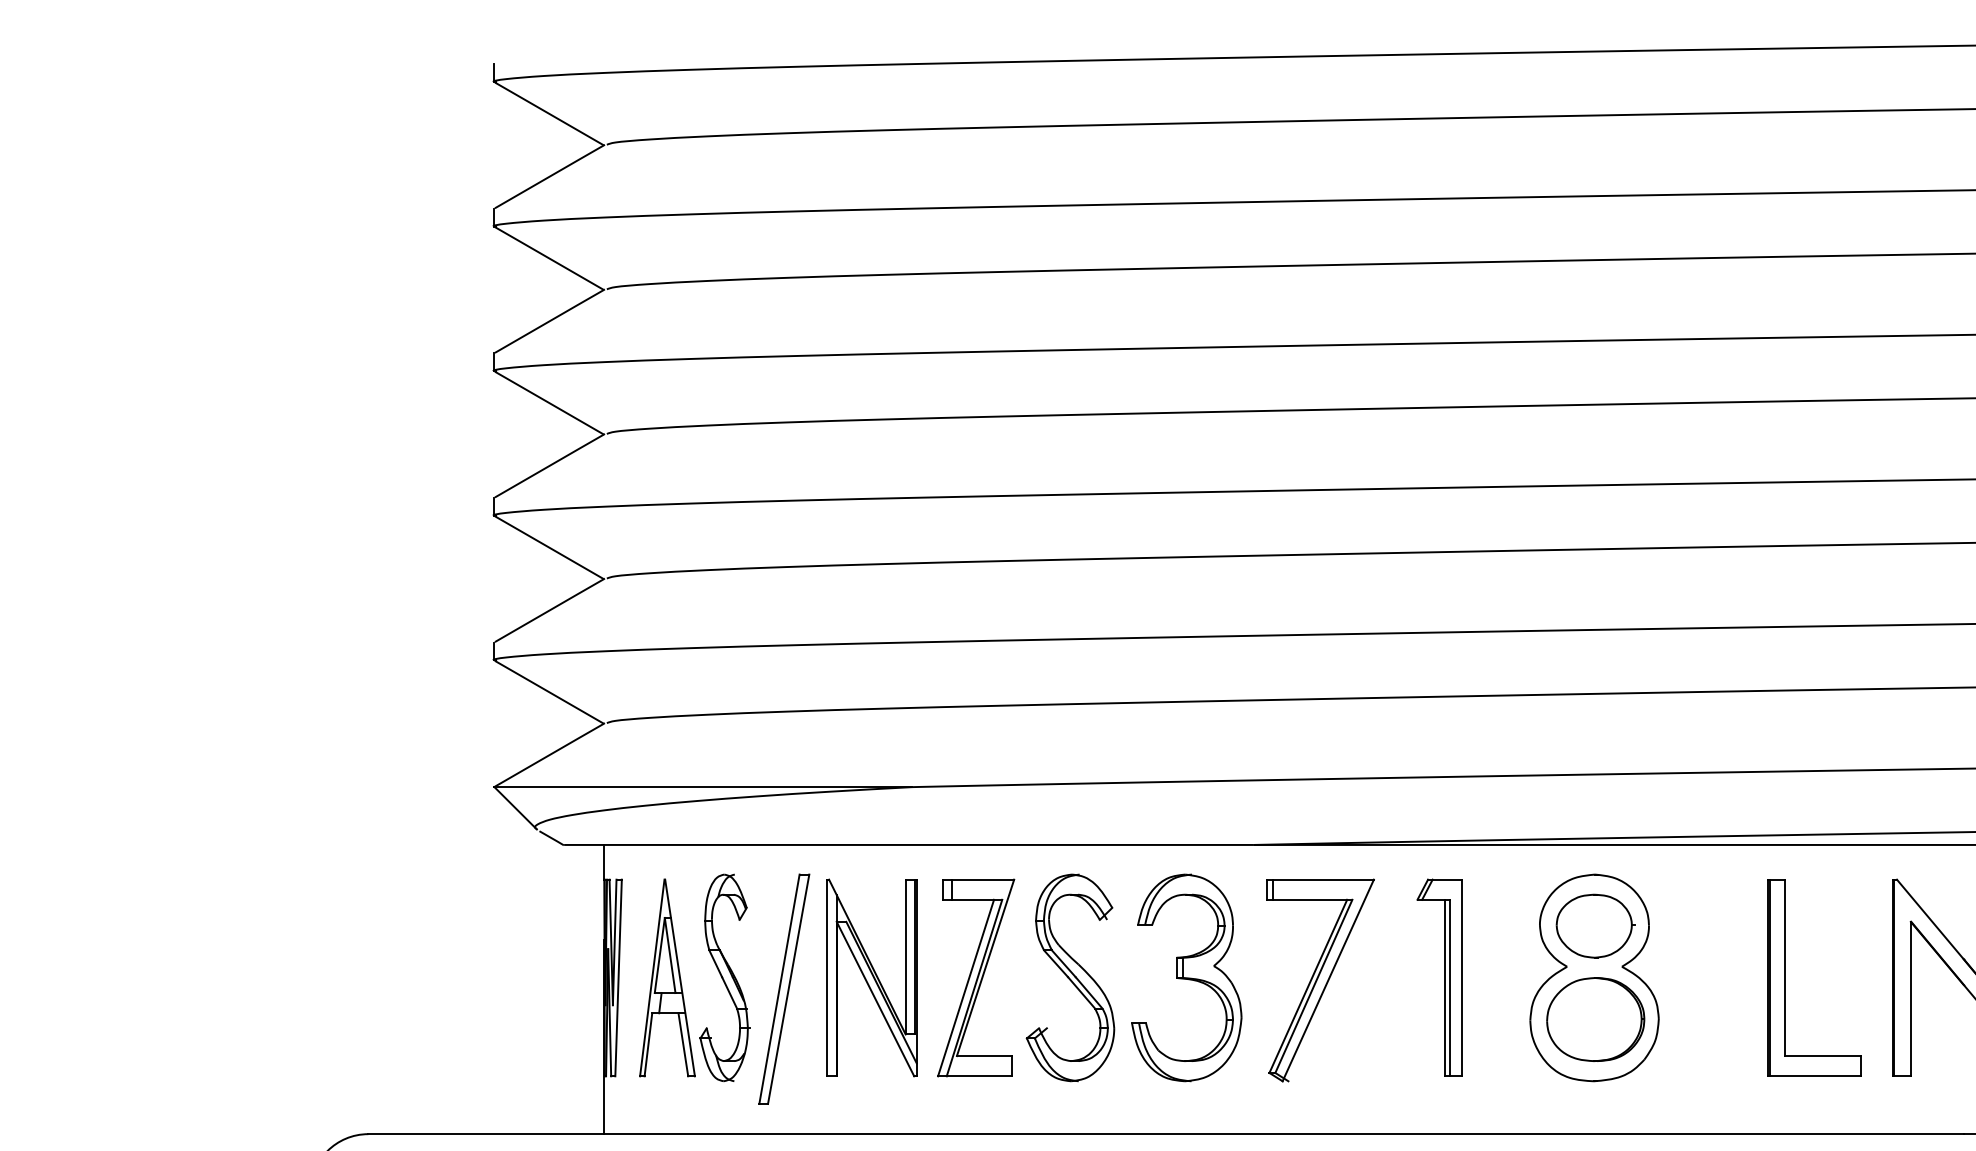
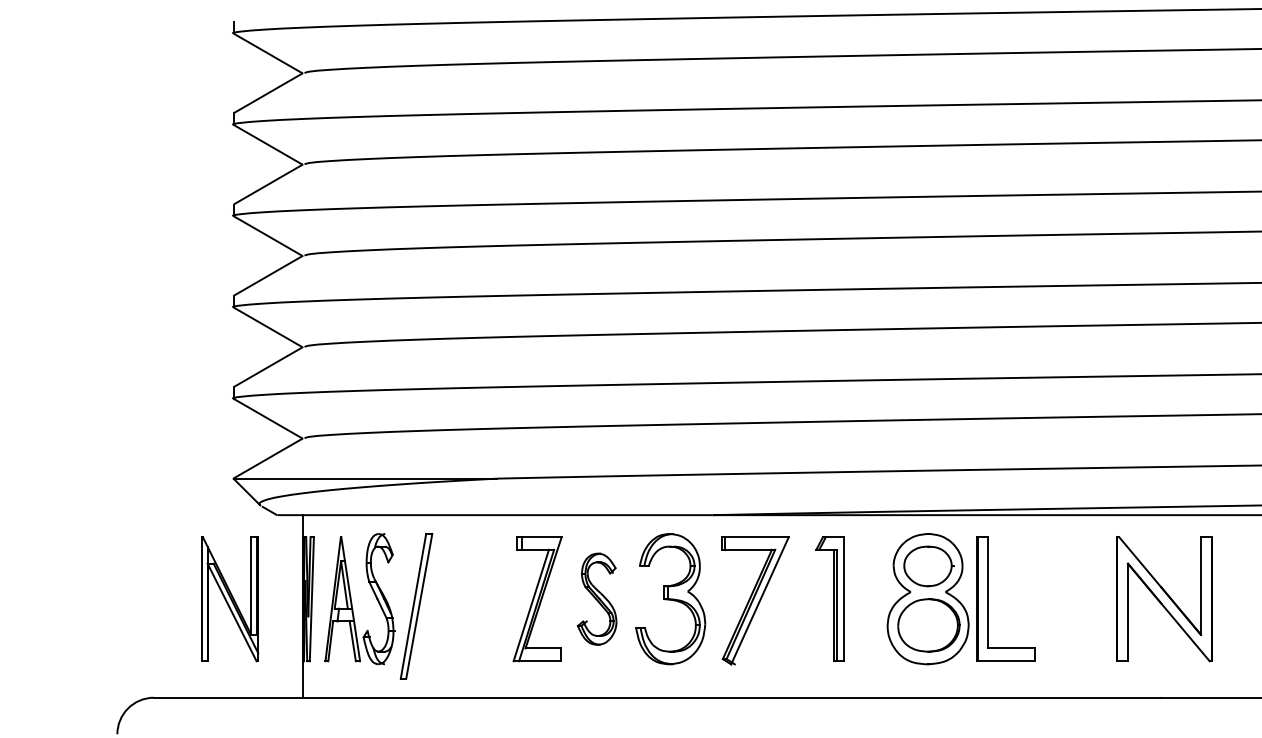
part: (1786, 976) -> (988, 598), moved
part: (872, 978) -> (230, 599), moved
part: (1069, 978) -> (596, 599), size x0.7

